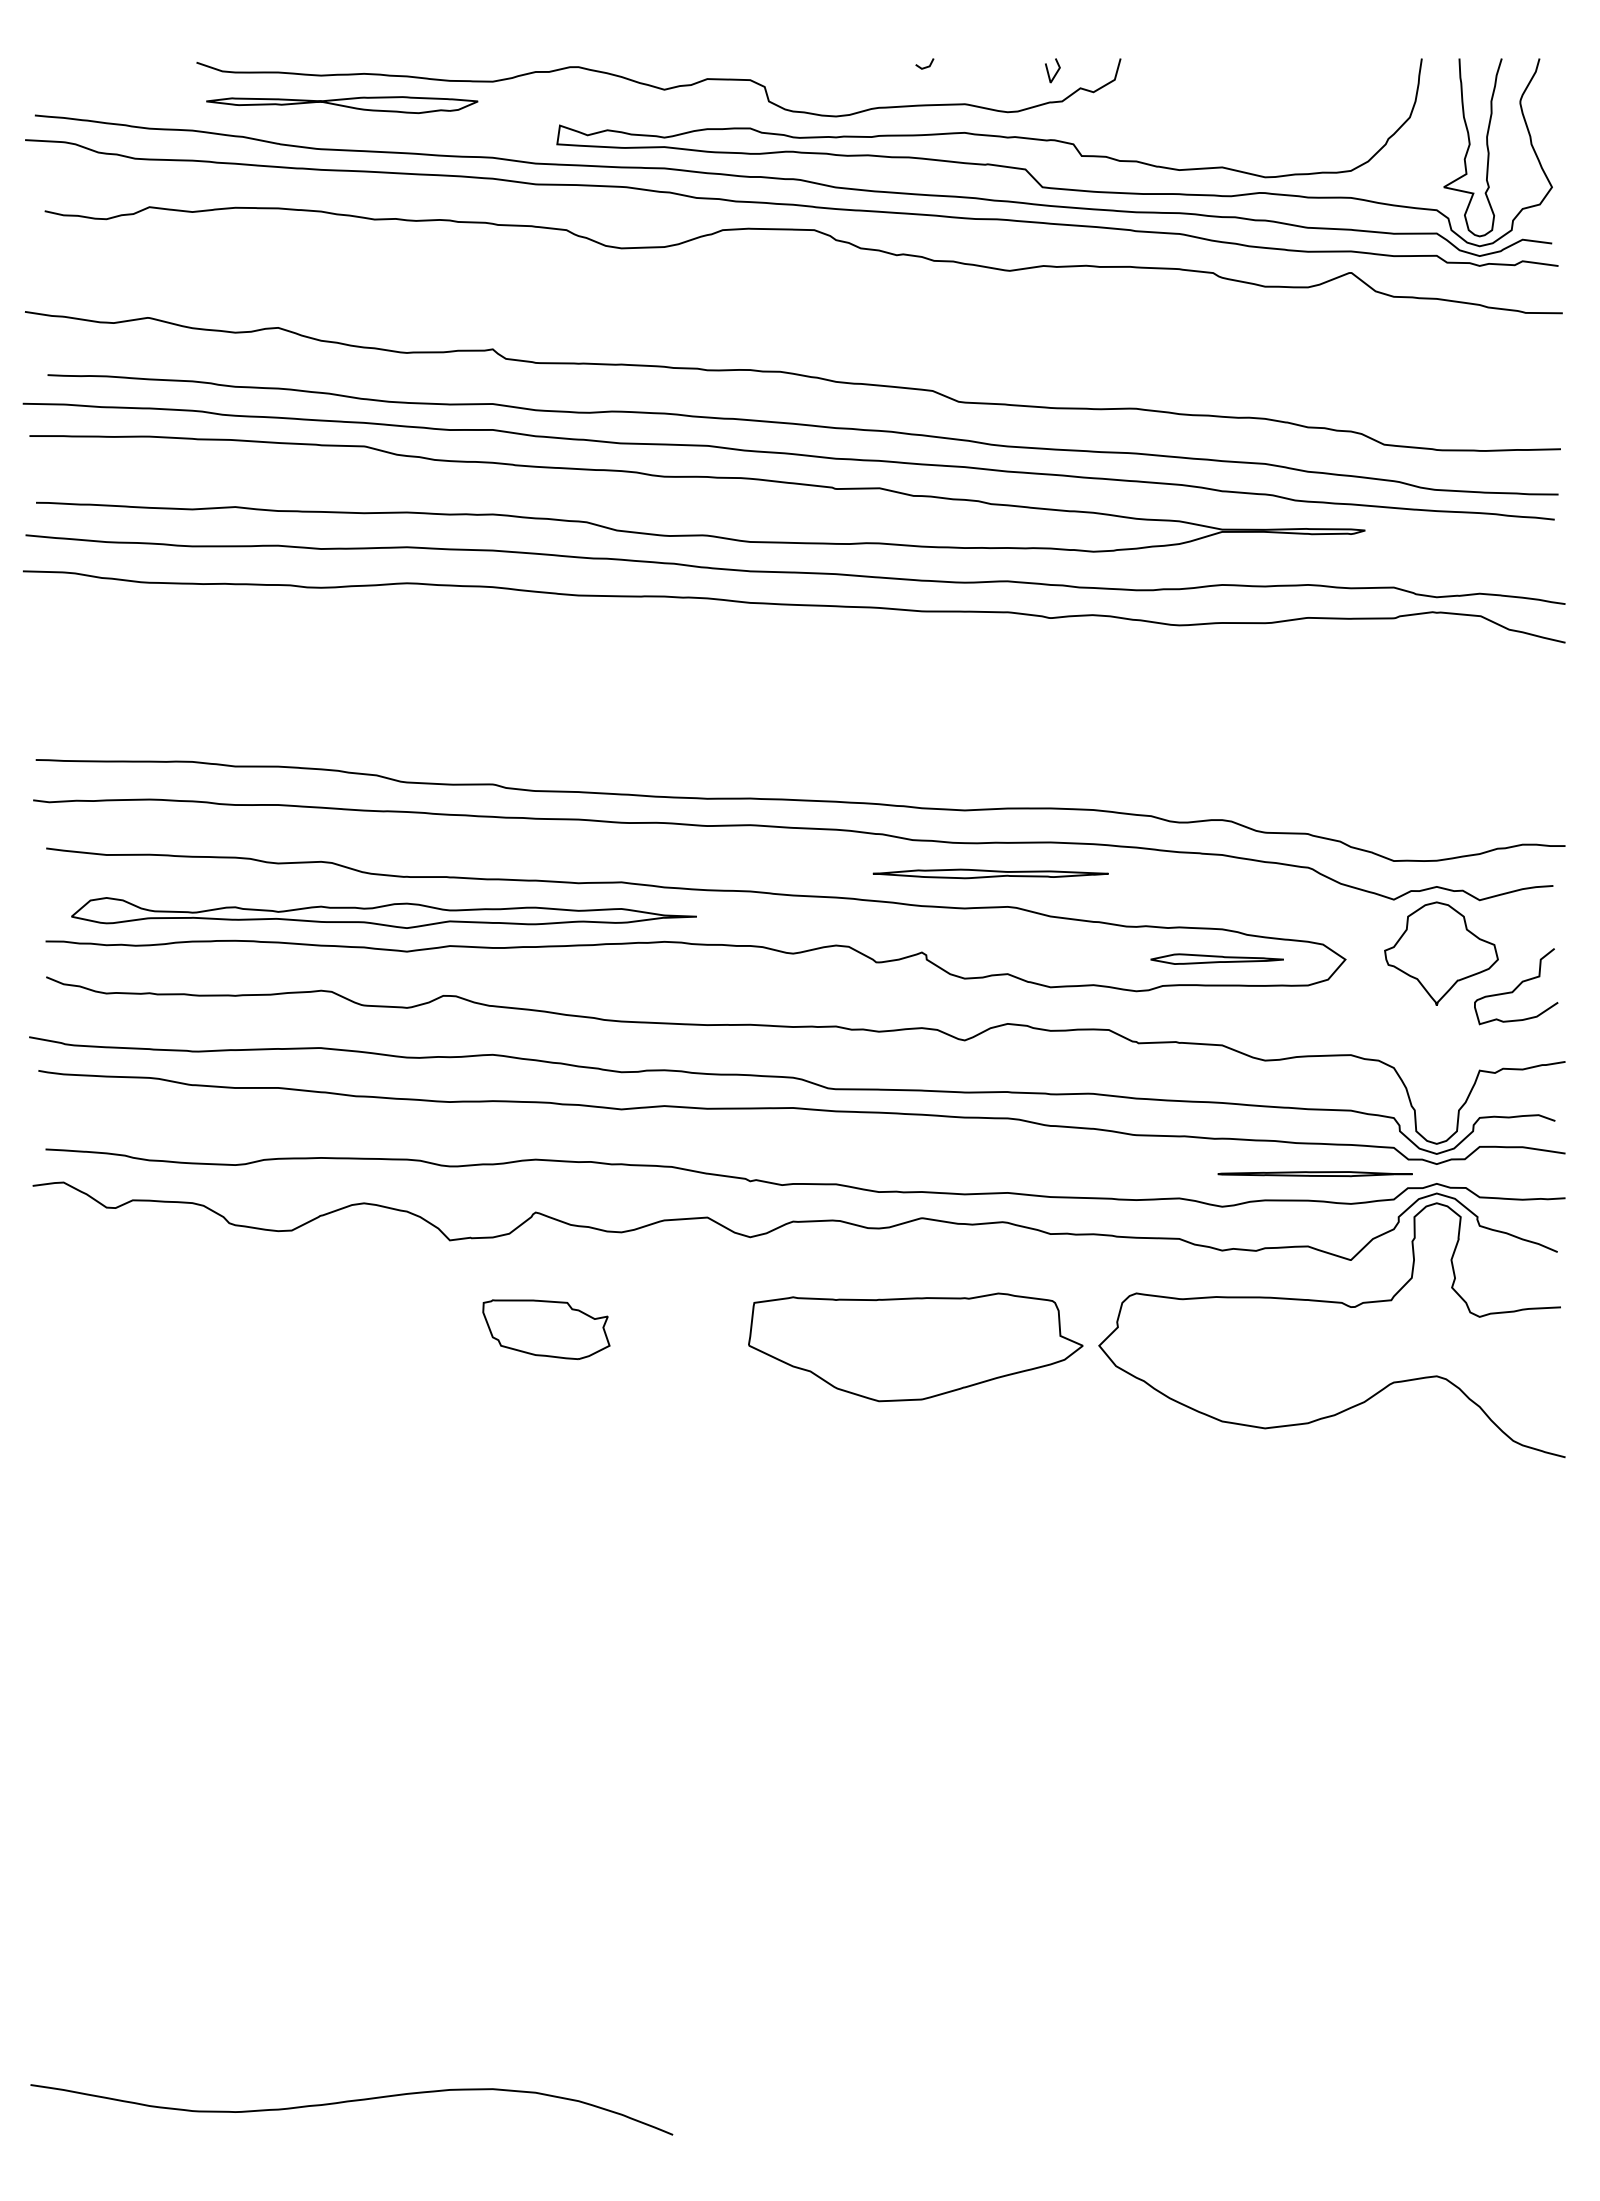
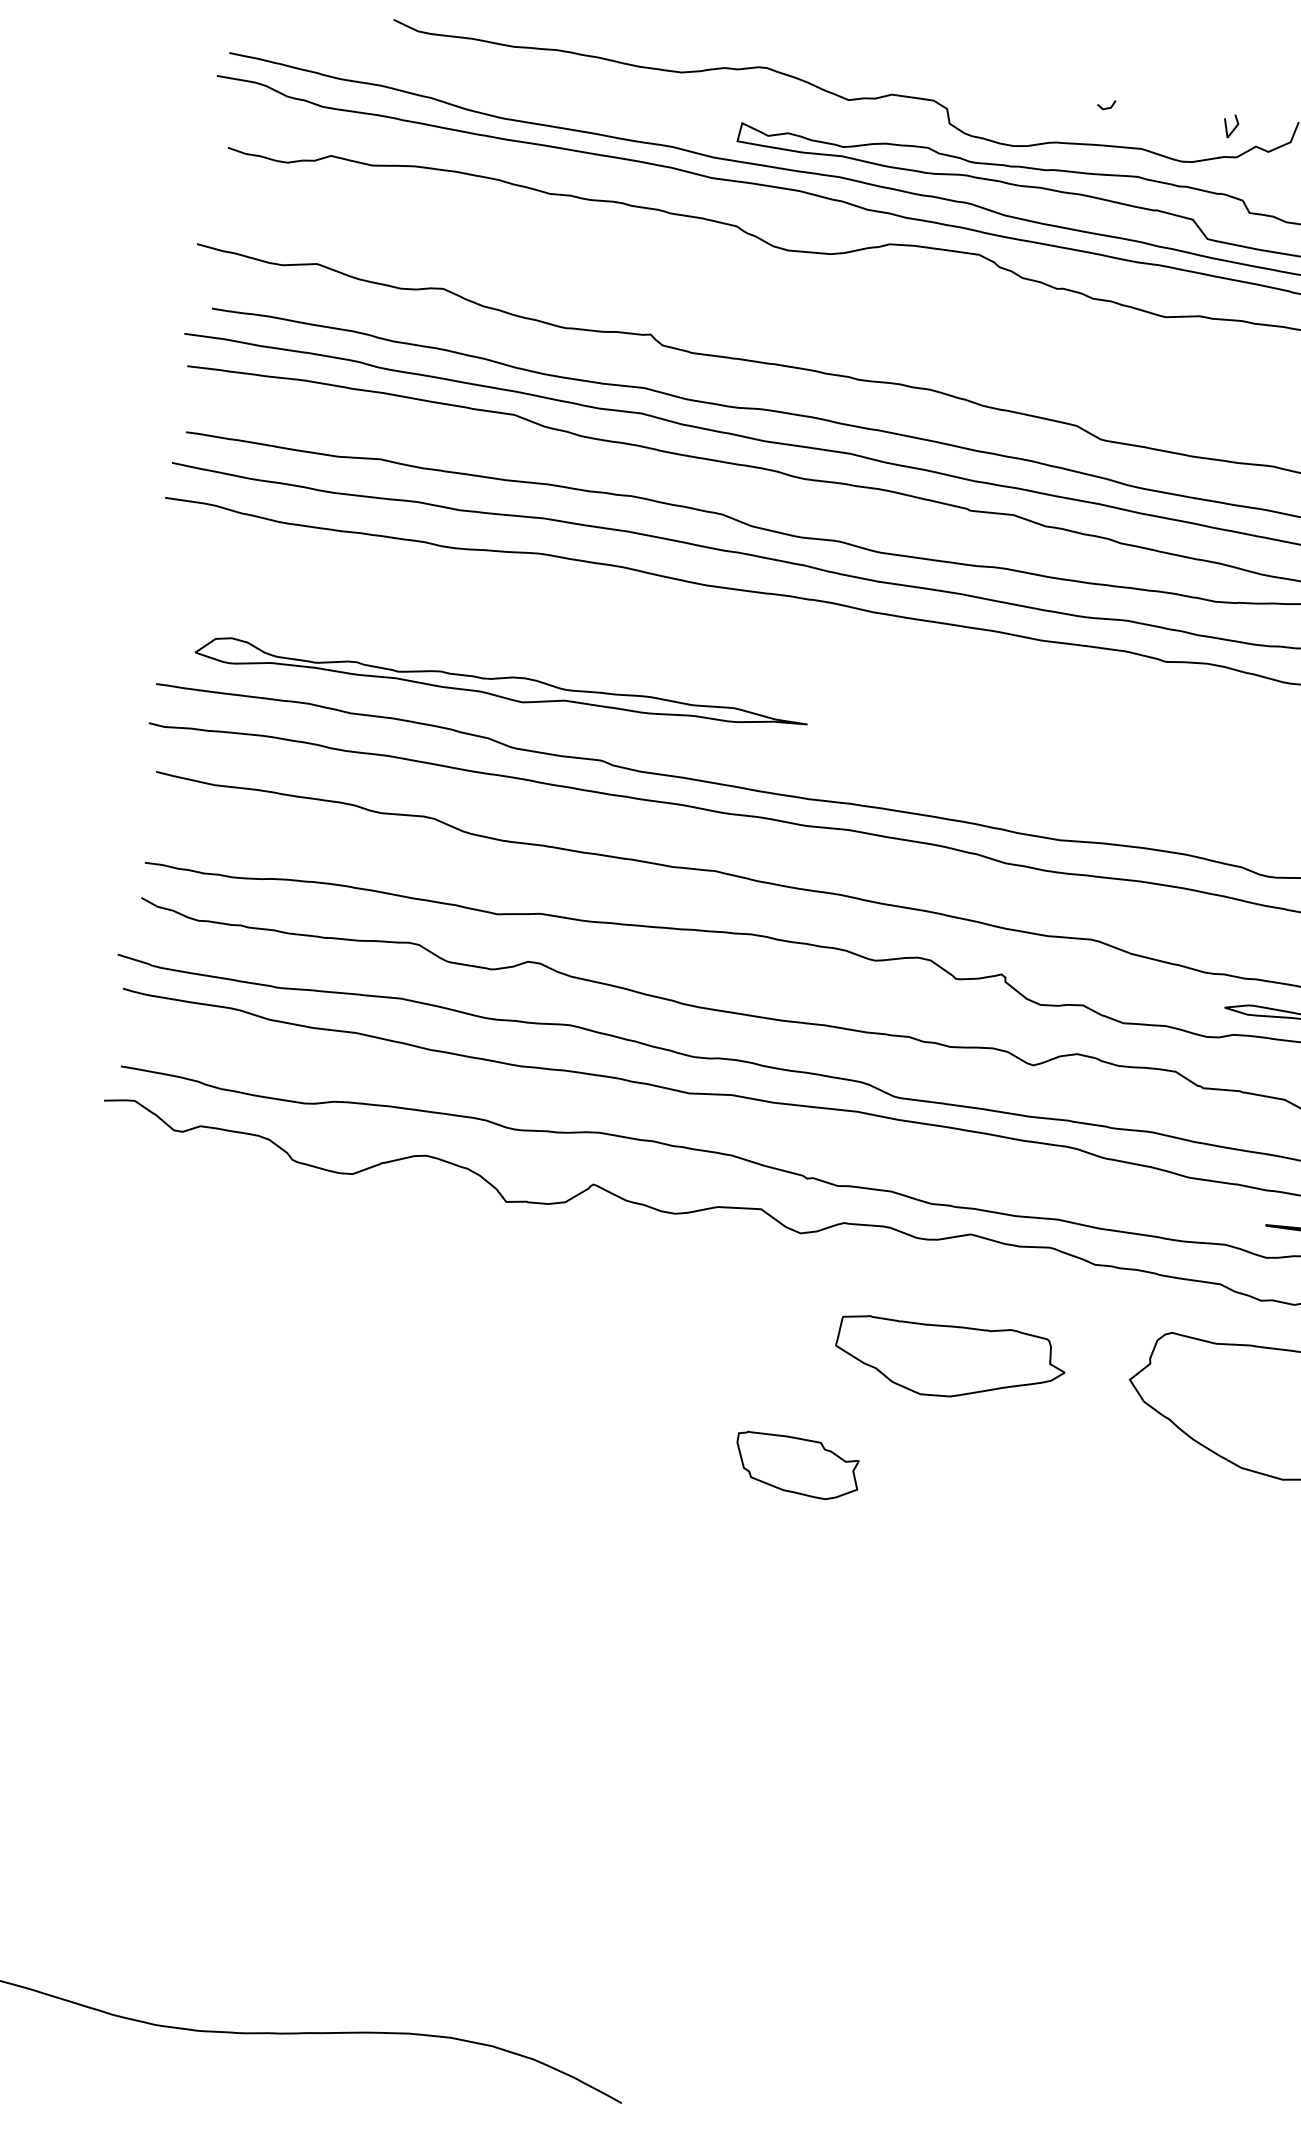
part: (342, 105) -> (531, 78), removed
part: (990, 873) -> (1077, 904), removed
part: (383, 912) -> (501, 684), moved
part: (546, 1329) -> (797, 1466), moved
part: (915, 1347) -> (949, 1360), size x0.7

